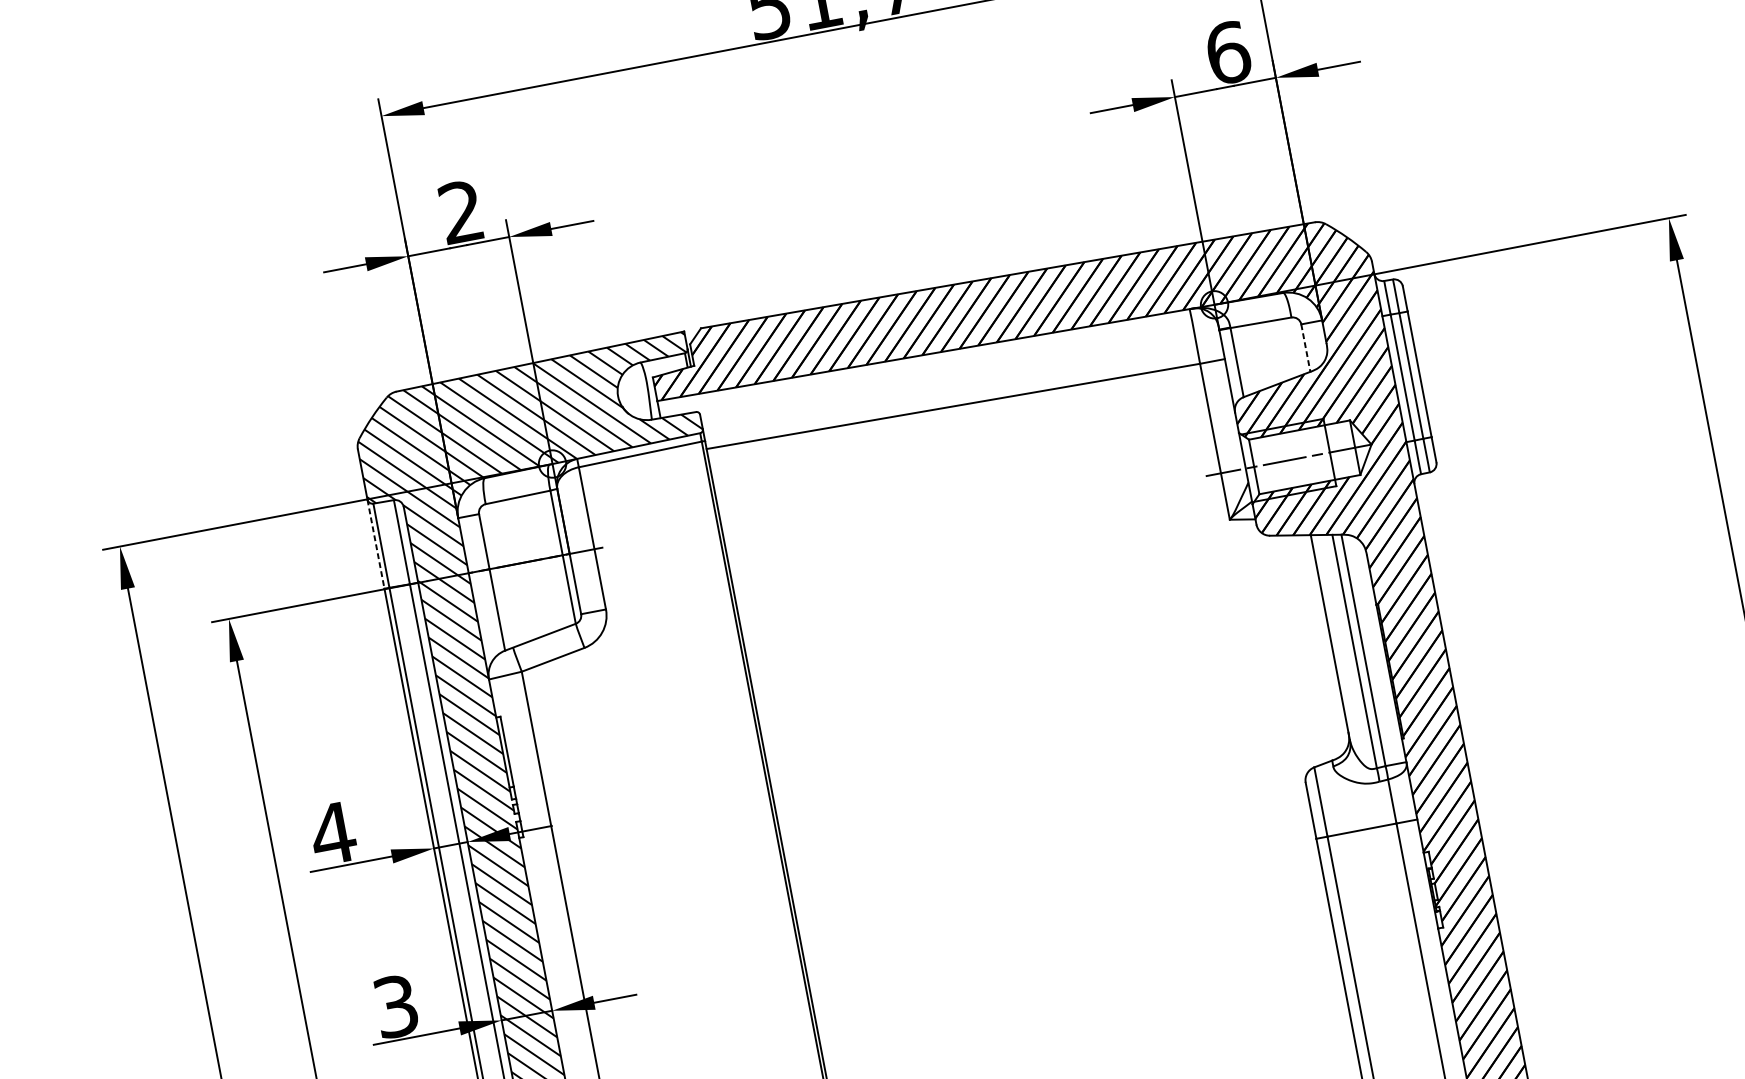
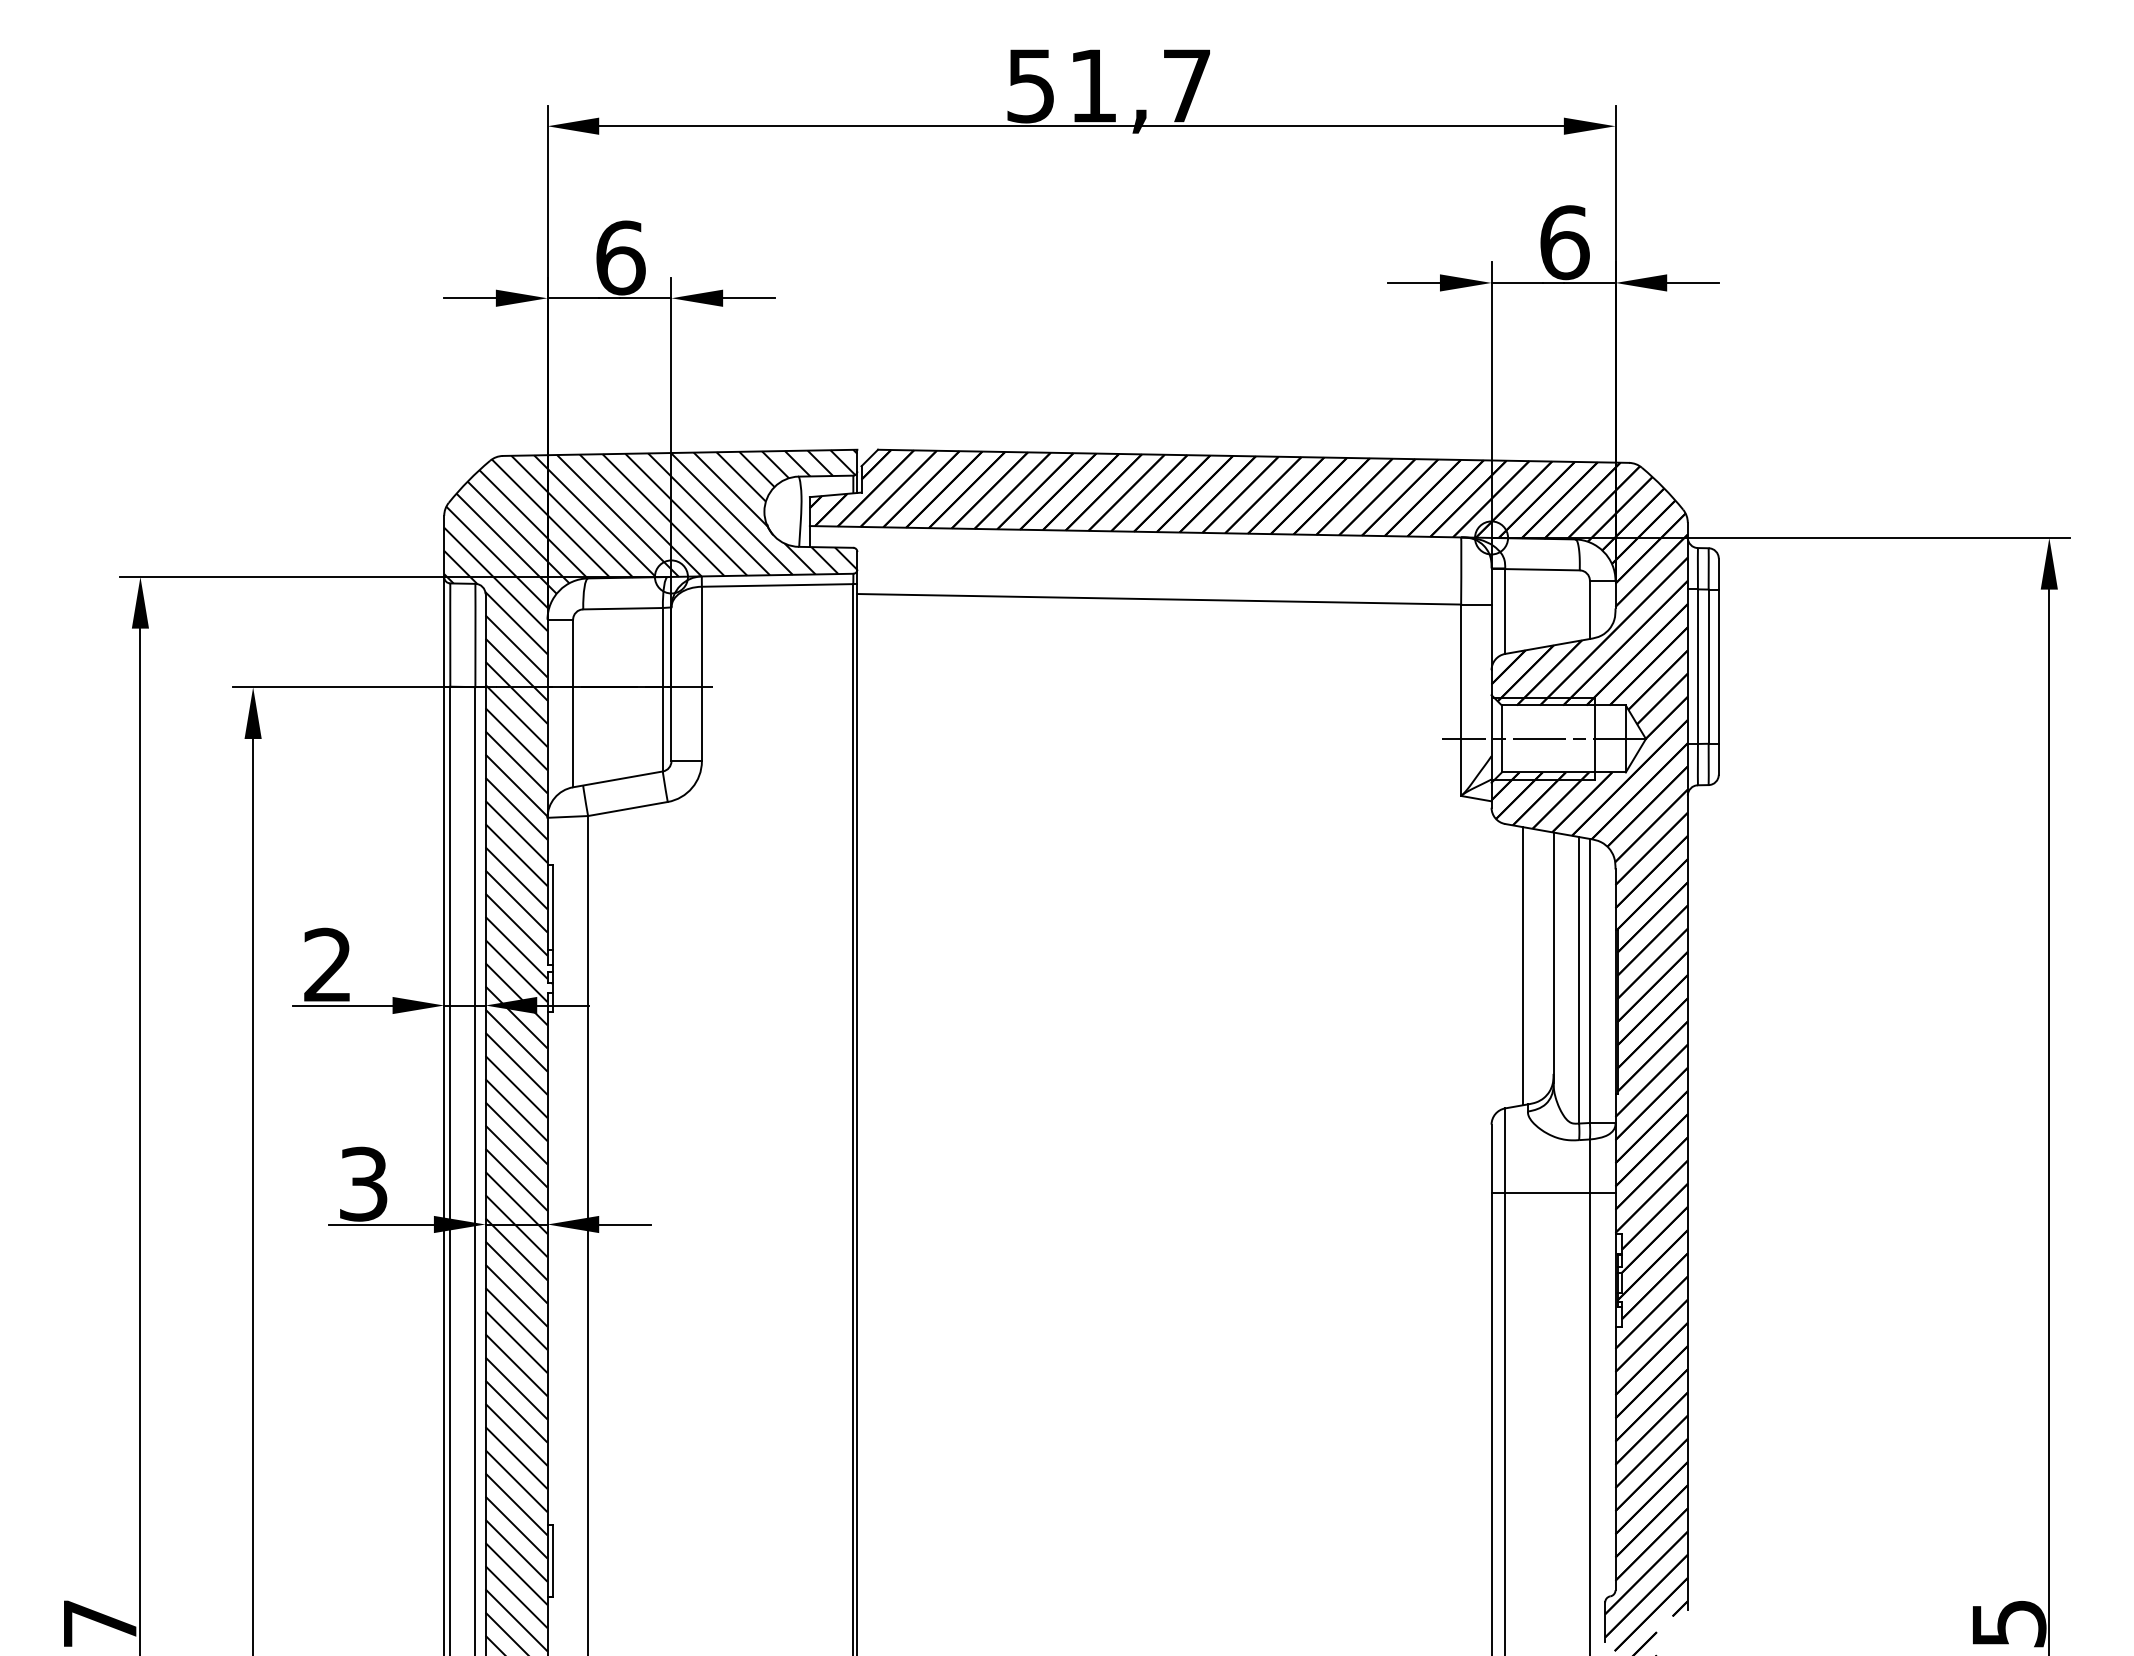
text: (461, 211) -> (620, 257), 2 -> 6
line: (1305, 348) -> (1589, 610), dashed -> solid
line: (376, 543) -> (444, 631), dashed -> solid
line: (1307, 648) -> (1523, 966), added
text: (332, 833) -> (327, 964), 4 -> 2

